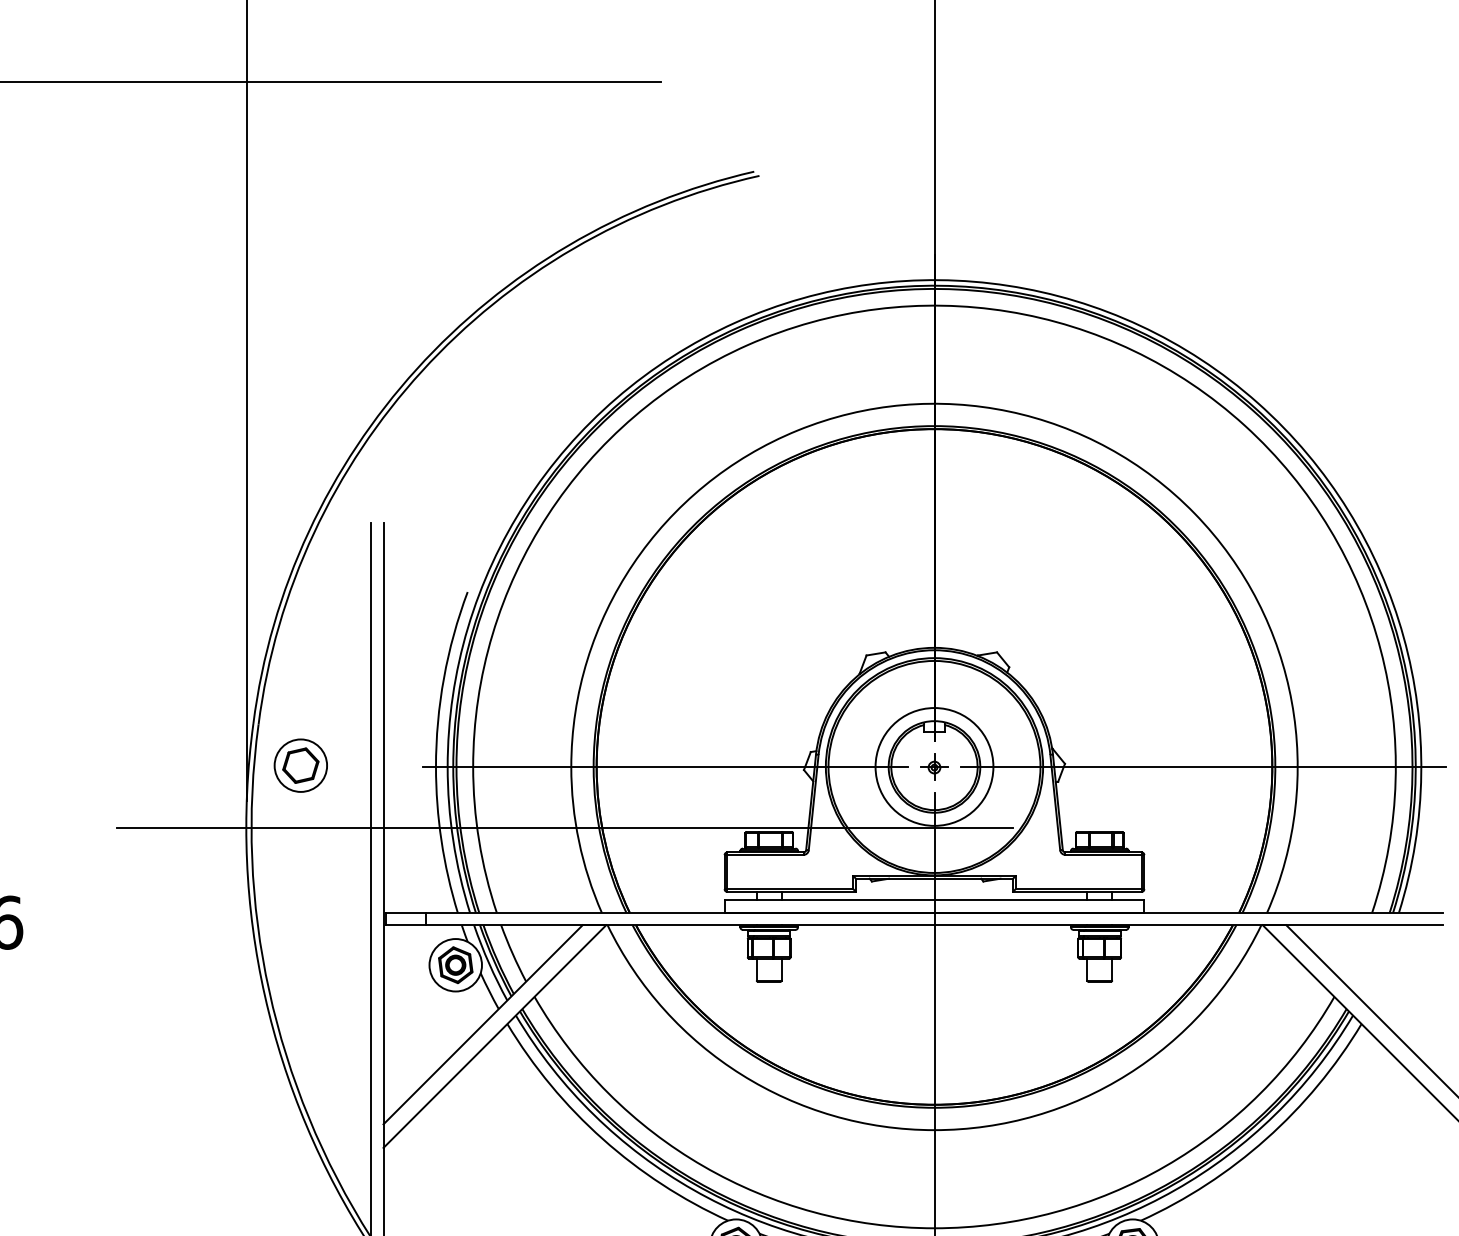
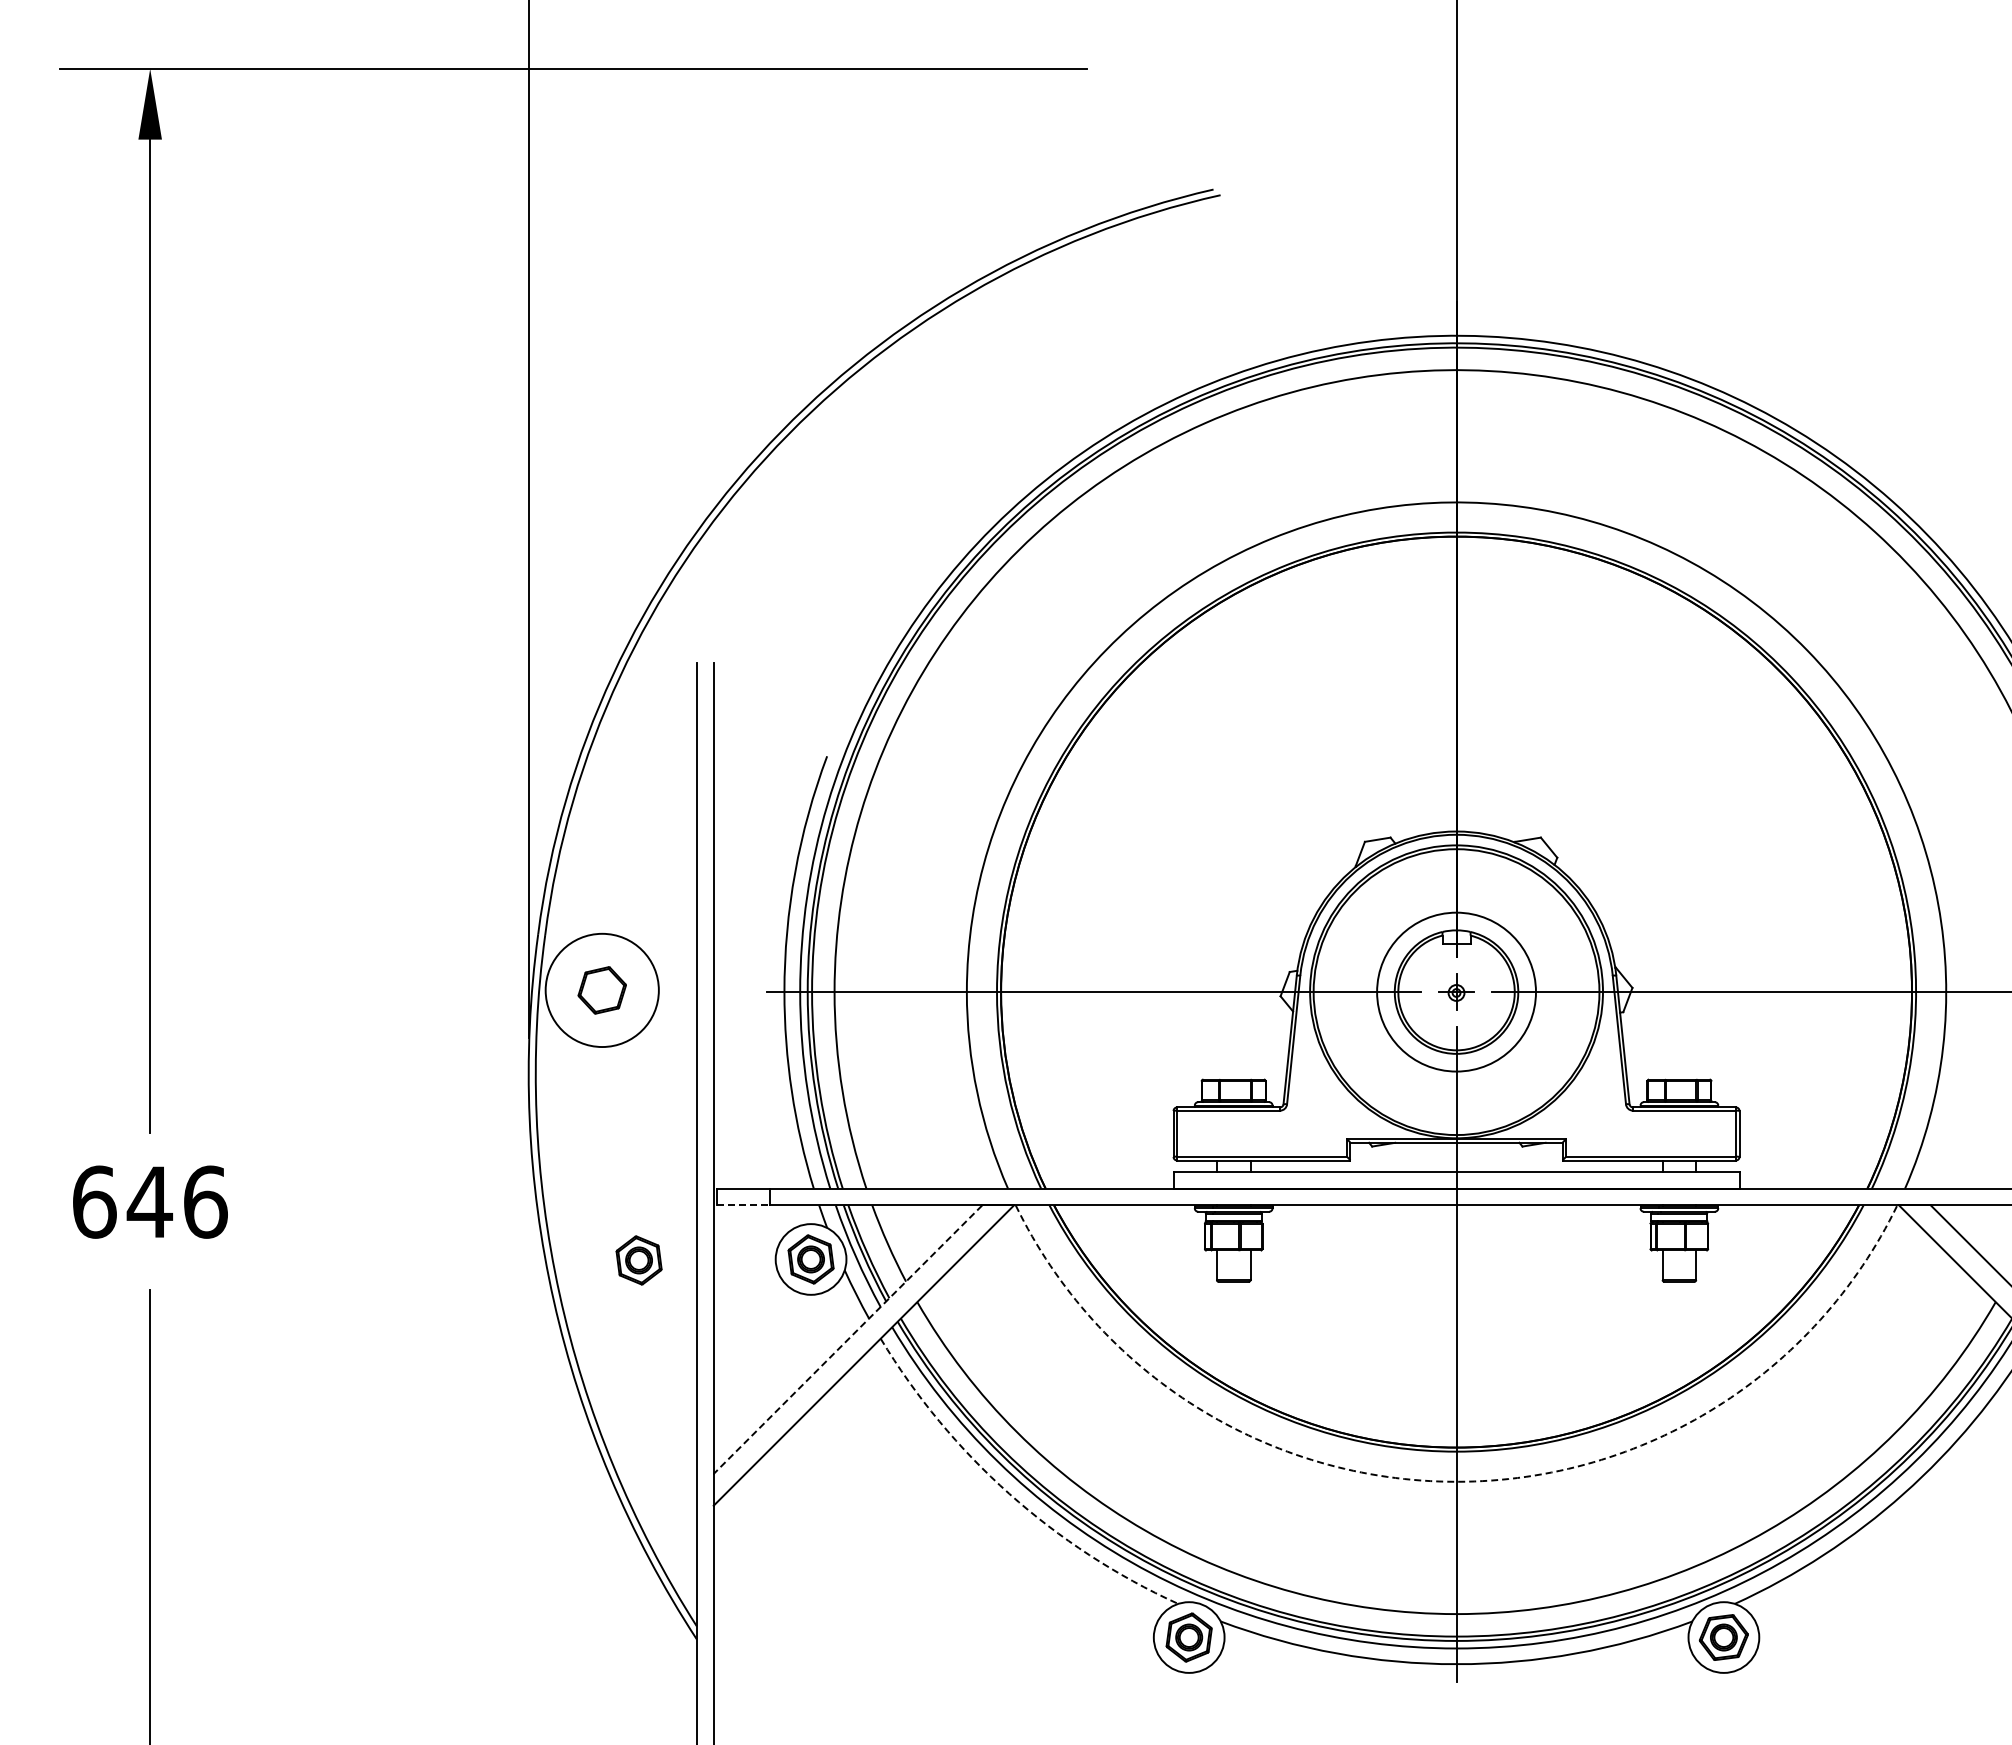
circle: (300, 765) -> (601, 990), size x1.6
line: (564, 828) -> (957, 1074), removed
line: (405, 925) -> (743, 1205), solid -> dashed
part: (327, 966) -> (638, 1260), added
line: (482, 1024) -> (847, 1339), solid -> dashed
arc: (934, 1129) -> (1456, 1481), solid -> dashed
arc: (602, 1138) -> (1009, 1493), solid -> dashed

